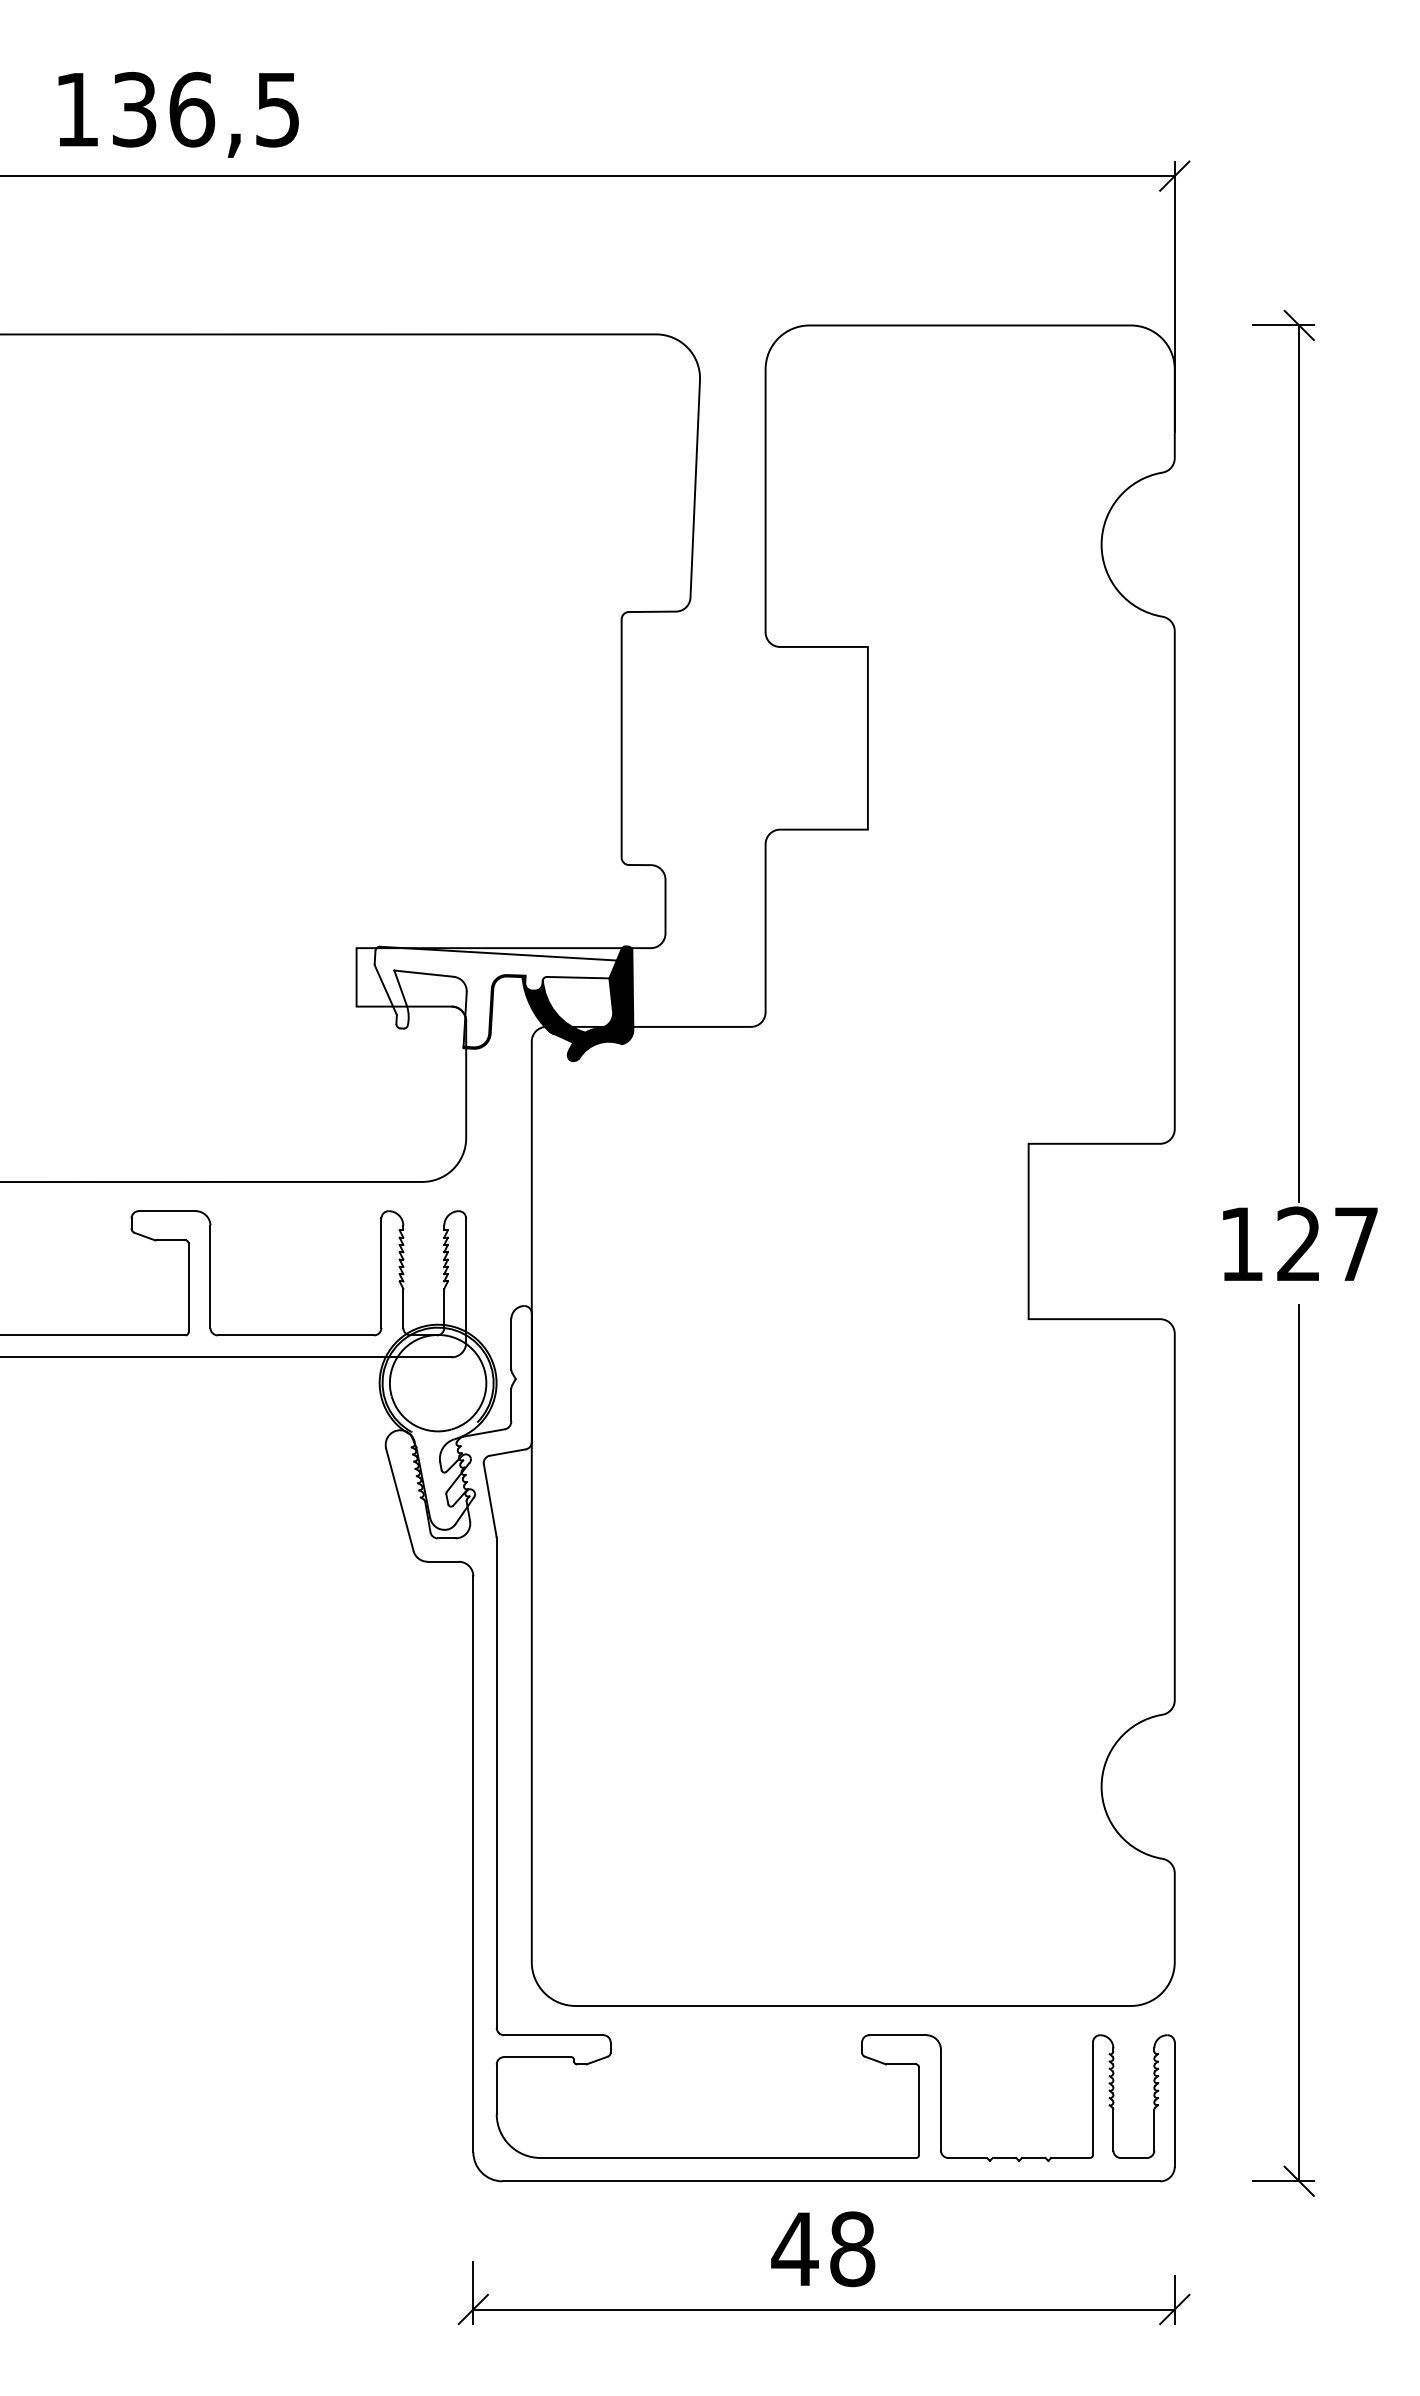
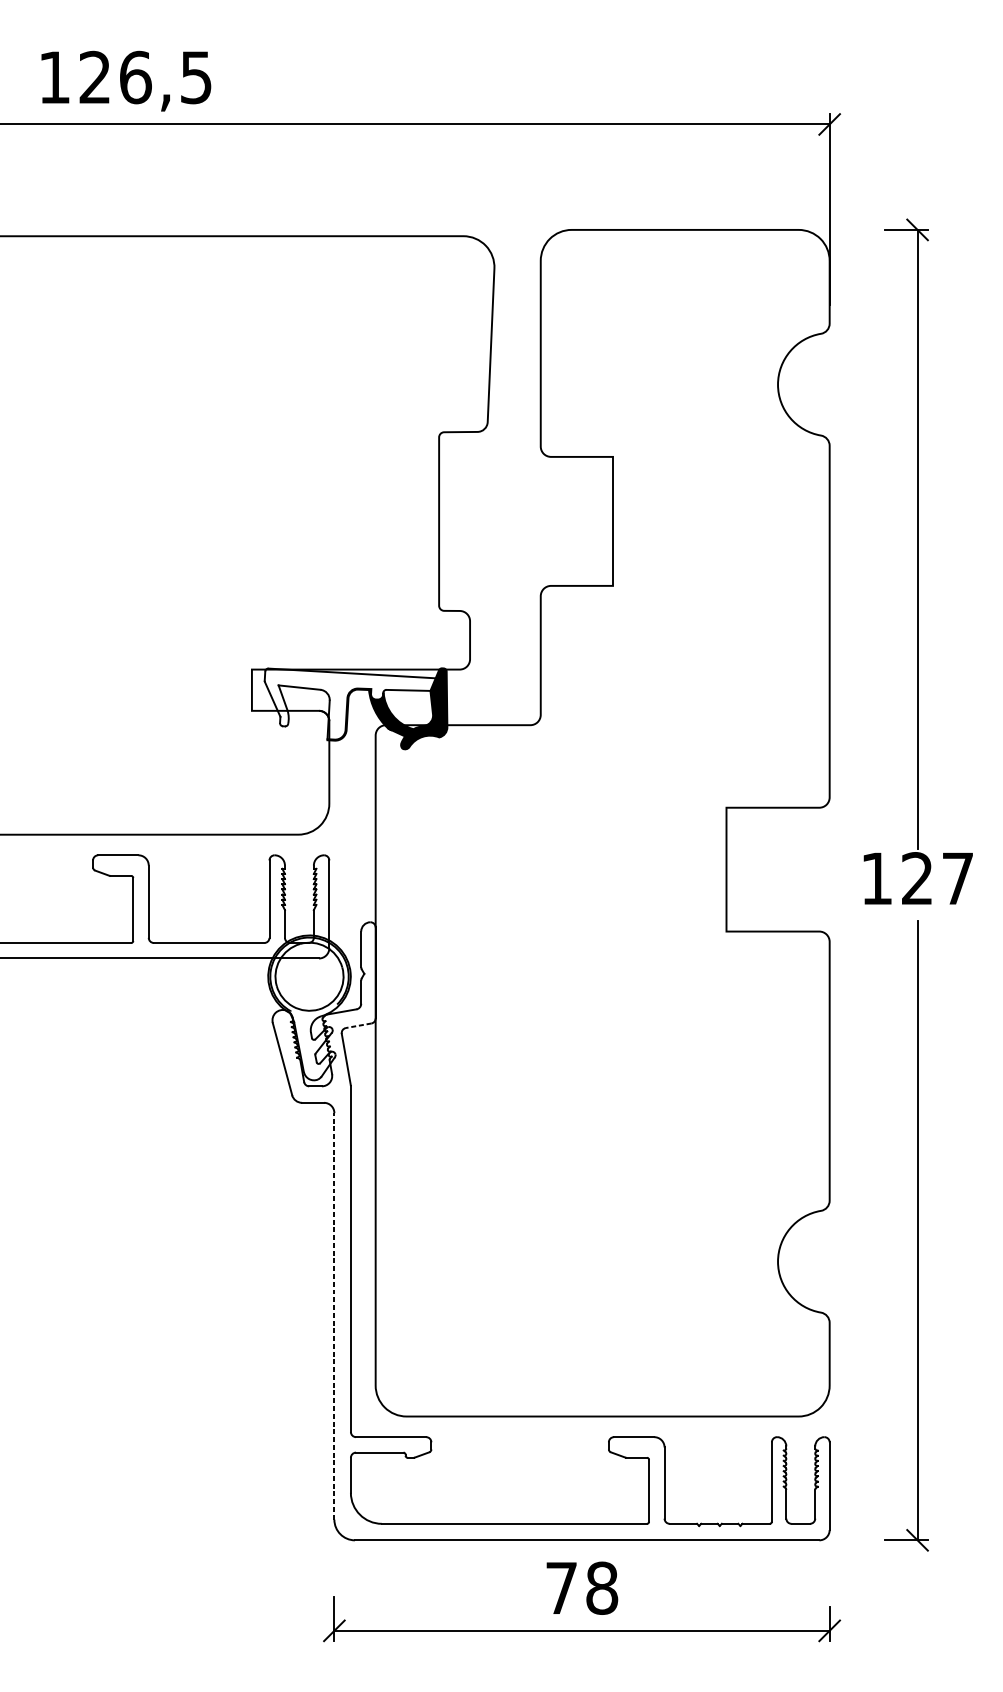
text: (134, 109) -> (95, 77), 136,5 -> 126,5
line: (507, 1452) -> (358, 1025), solid -> dashed
line: (473, 1864) -> (334, 1316), solid -> dashed
text: (794, 2248) -> (561, 1587), 48 -> 78

